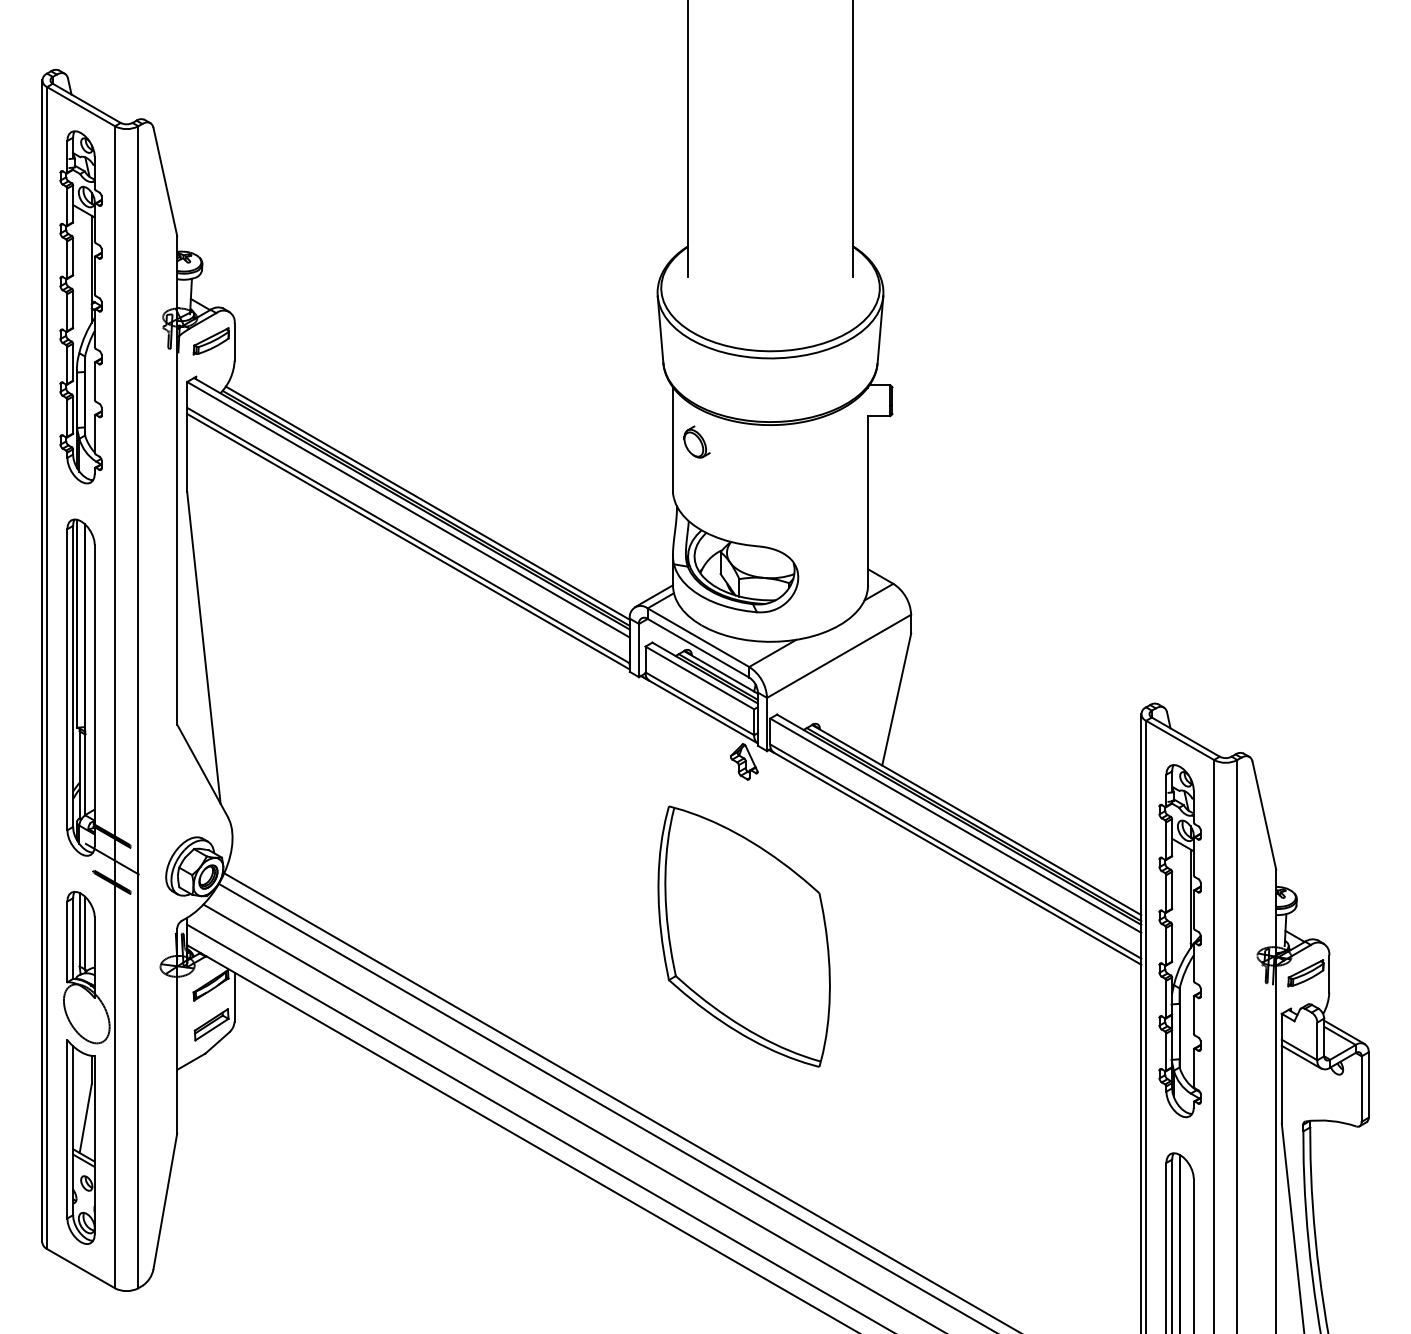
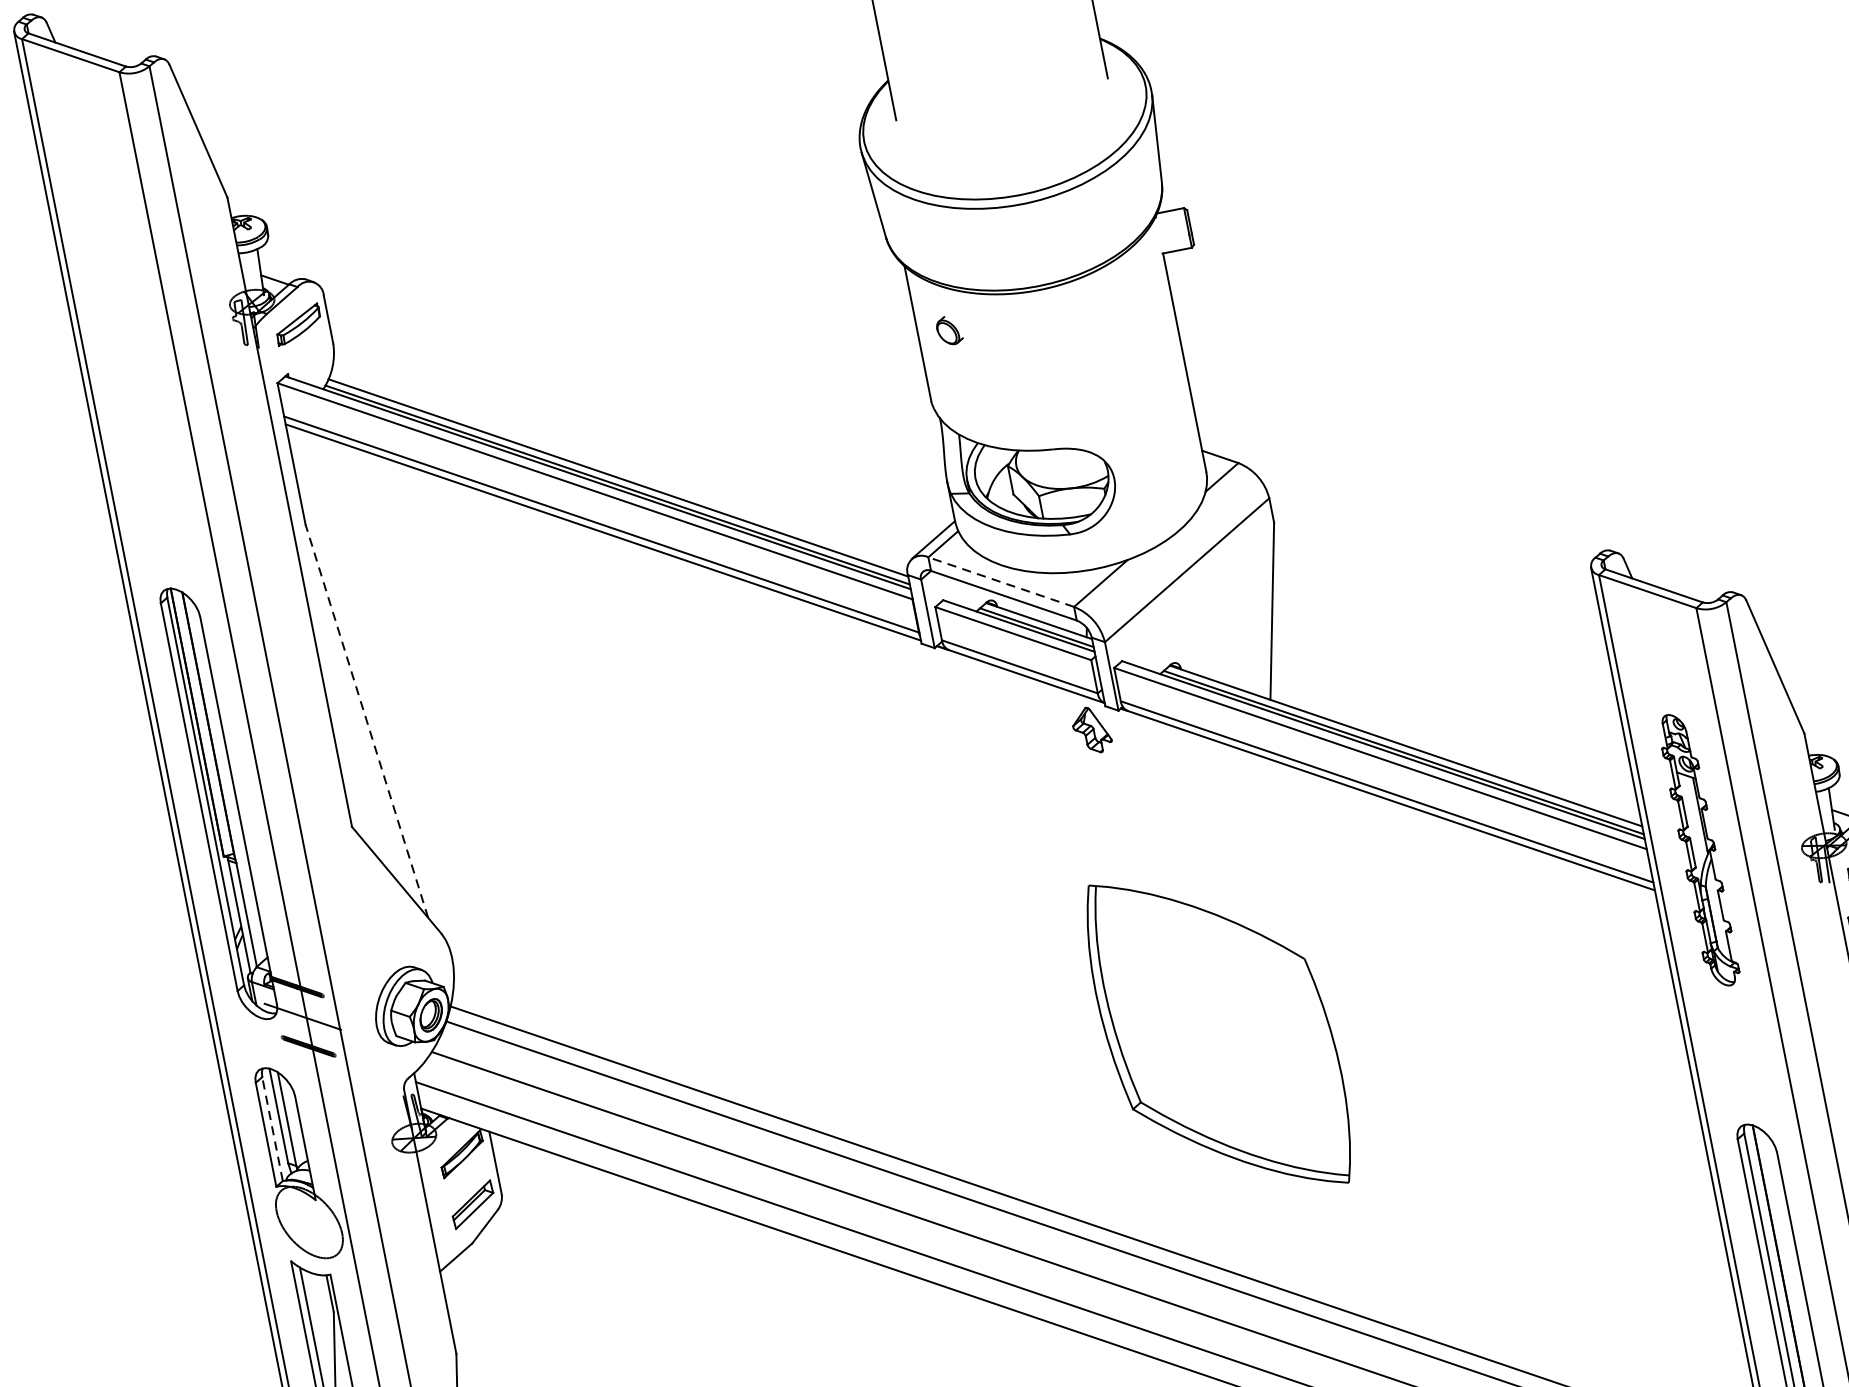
part: (80, 307) -> (121, 314), removed
part: (696, 441) -> (948, 329), size x0.7
line: (698, 637) -> (1001, 581), solid -> dashed
line: (203, 647) -> (366, 720), solid -> dashed
part: (743, 936) -> (1217, 1034), moved
line: (73, 938) -> (273, 1128), solid -> dashed
part: (1179, 941) -> (1698, 850), size x0.6

